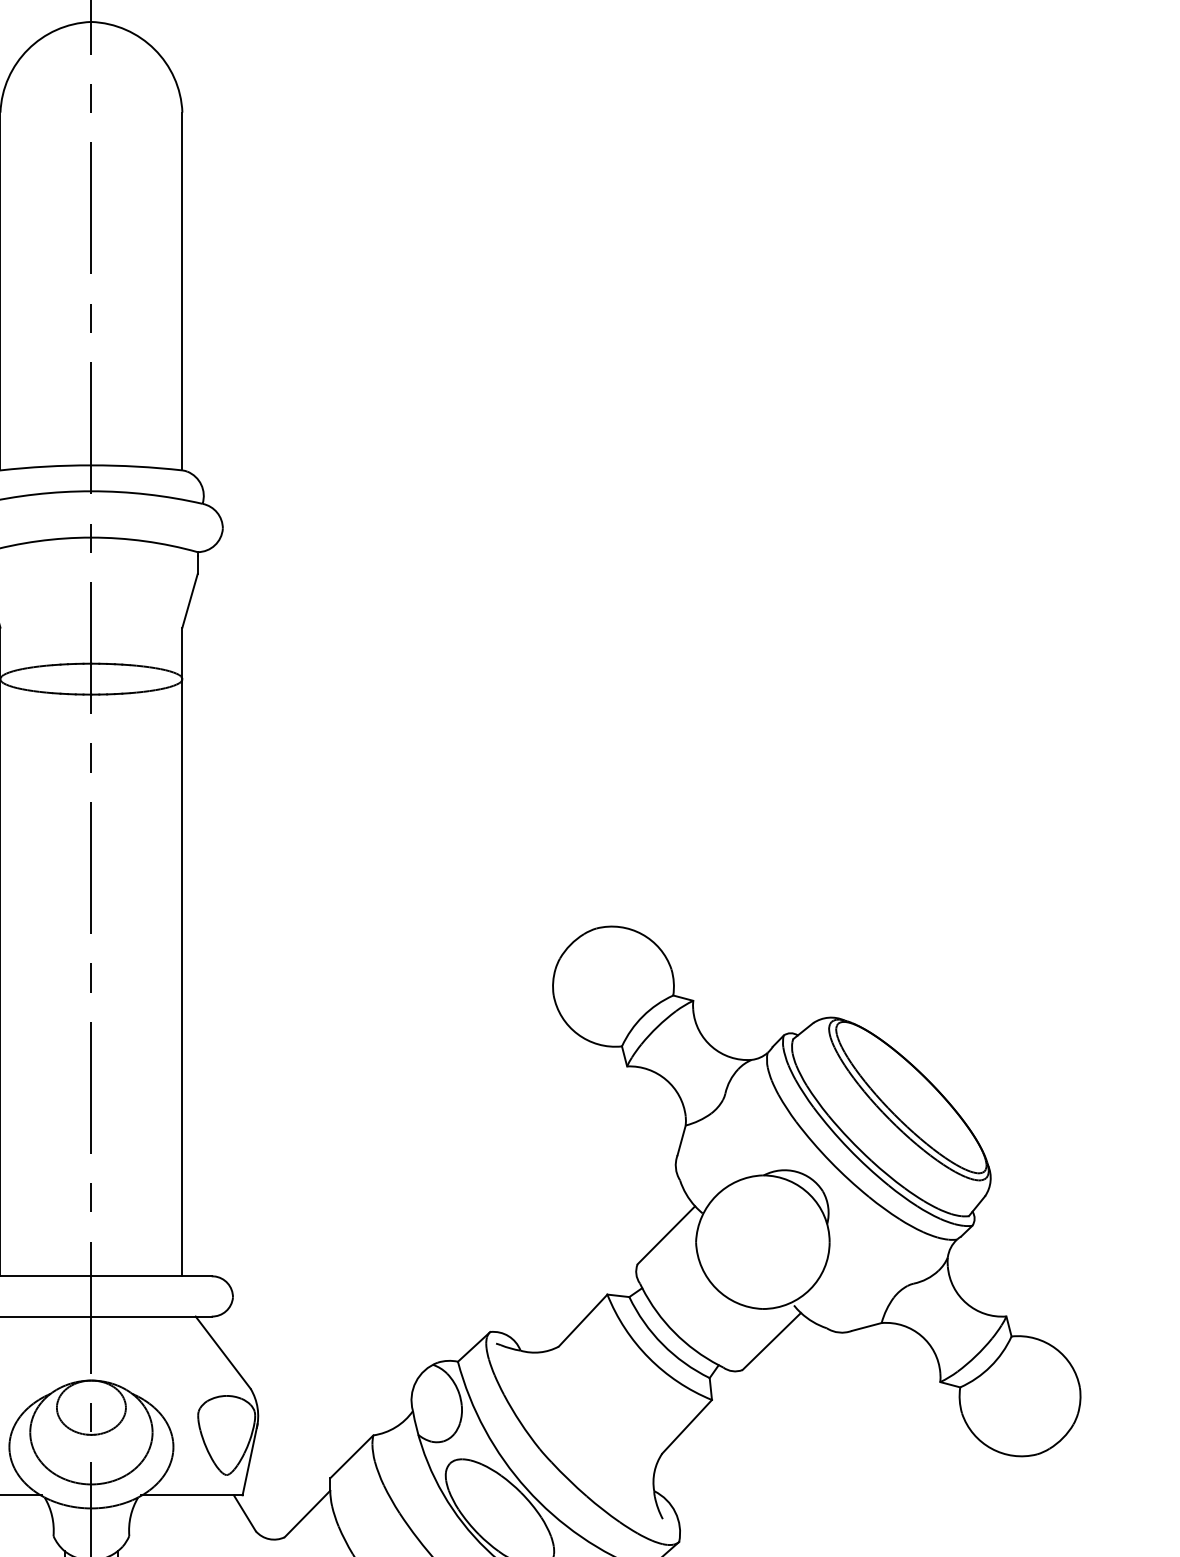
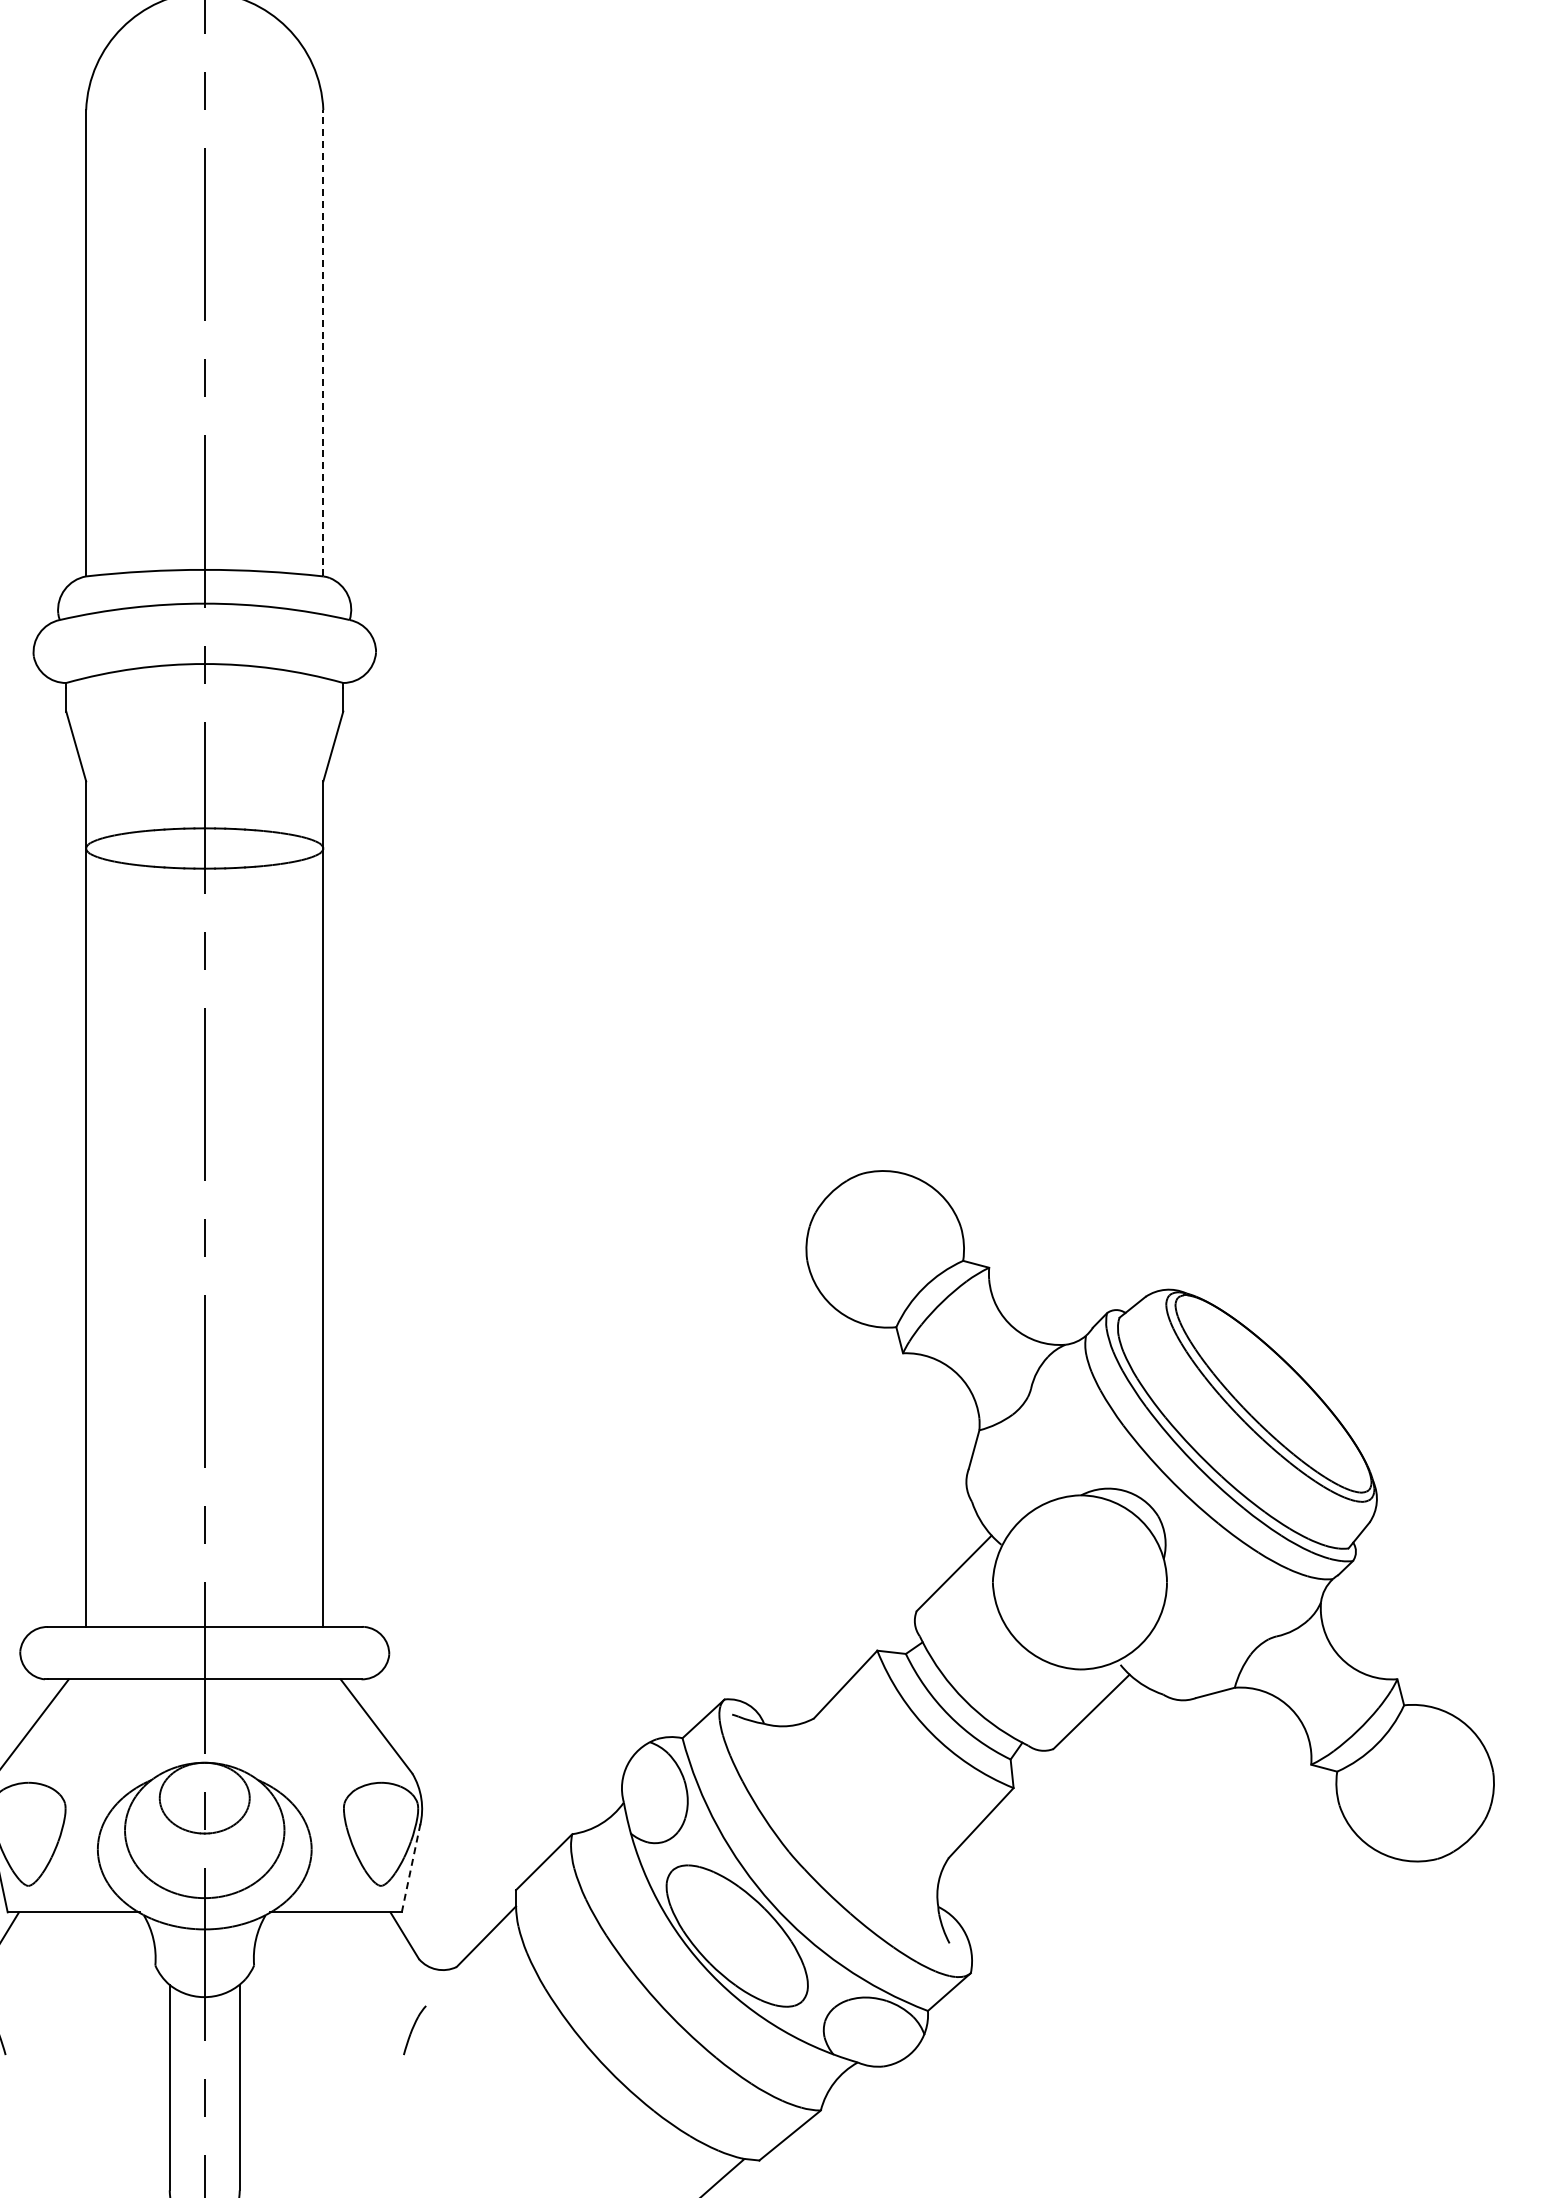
line: (182, 290) -> (323, 342), solid -> dashed
line: (250, 1459) -> (411, 1865), solid -> dashed

